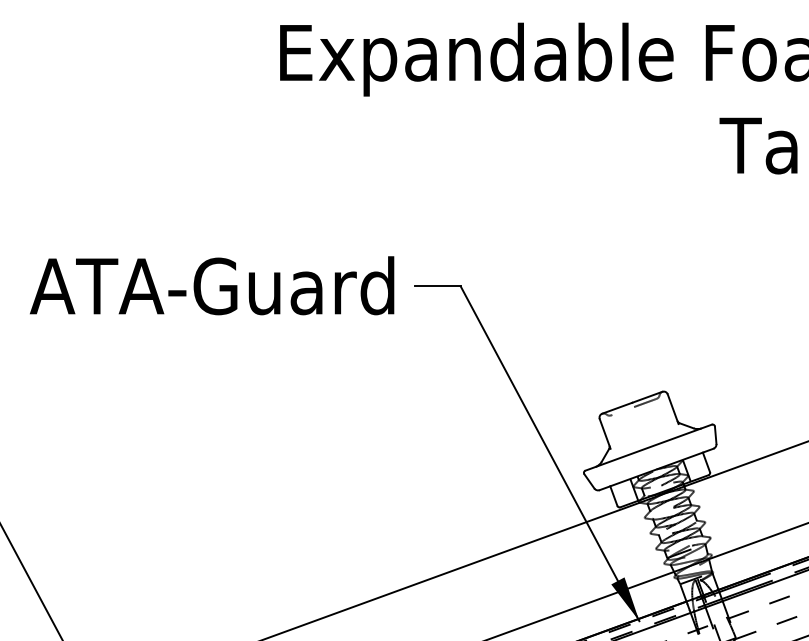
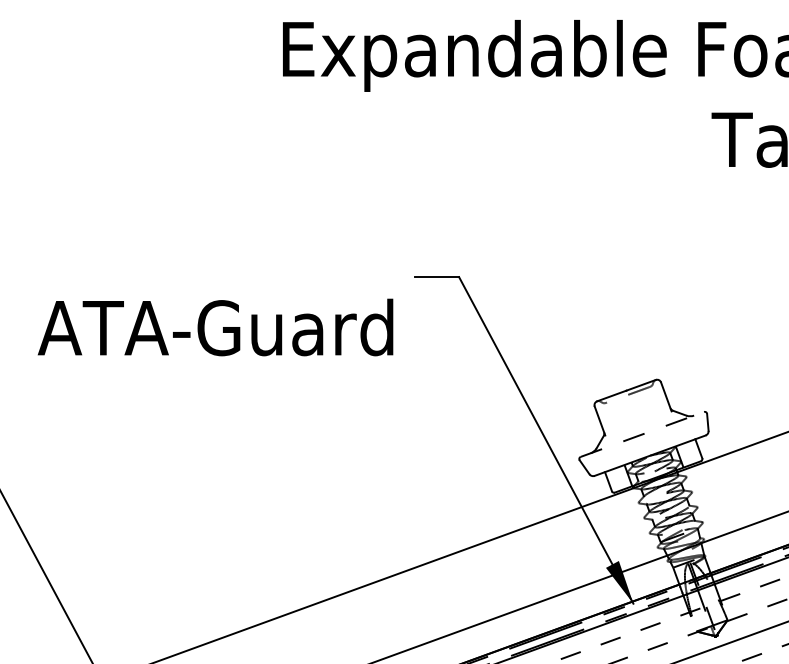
text: (212, 285) -> (215, 327), moved
line: (648, 447) -> (642, 434), solid -> dashed

